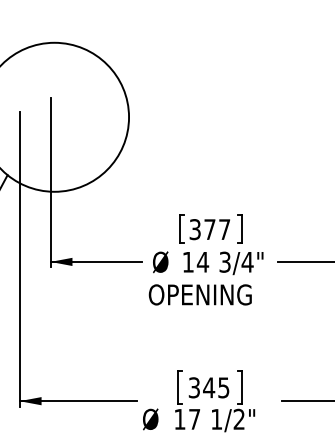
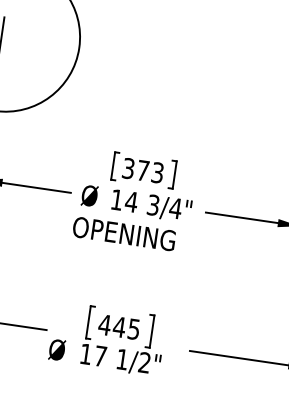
text: (224, 229) -> (157, 172), 377 -> 373
text: (194, 387) -> (105, 324), 345 -> 445

